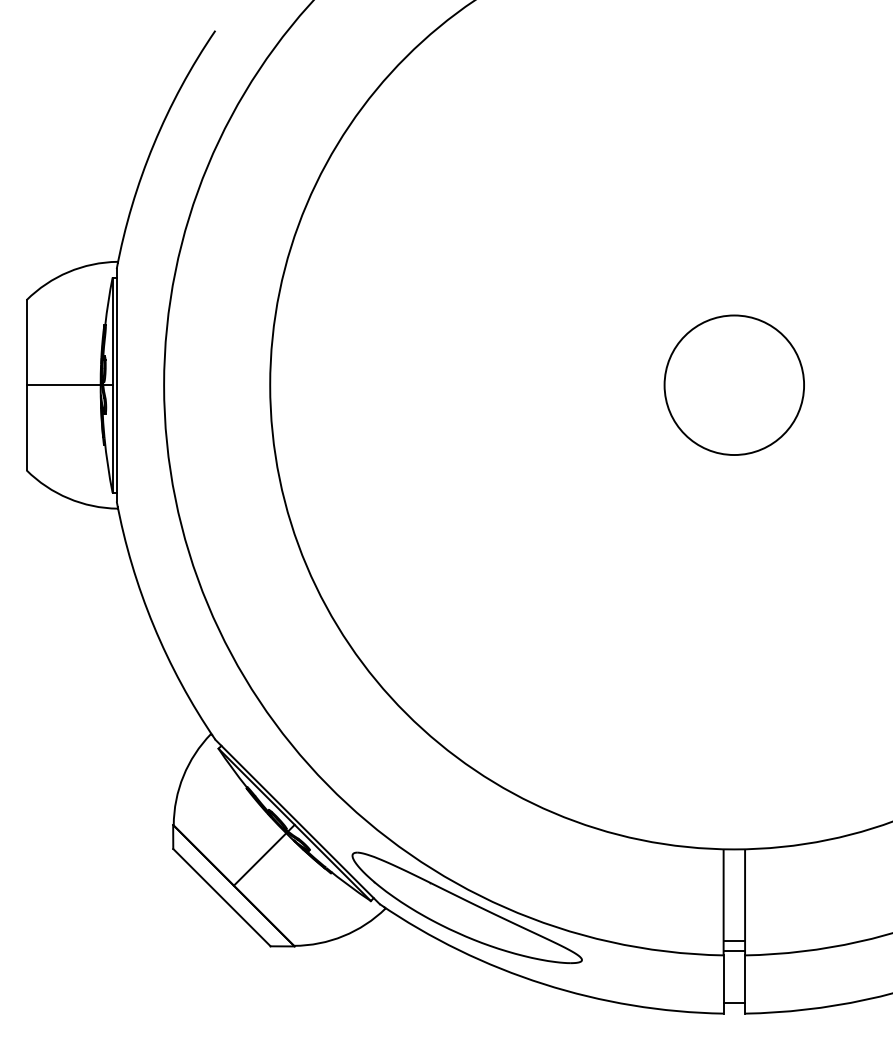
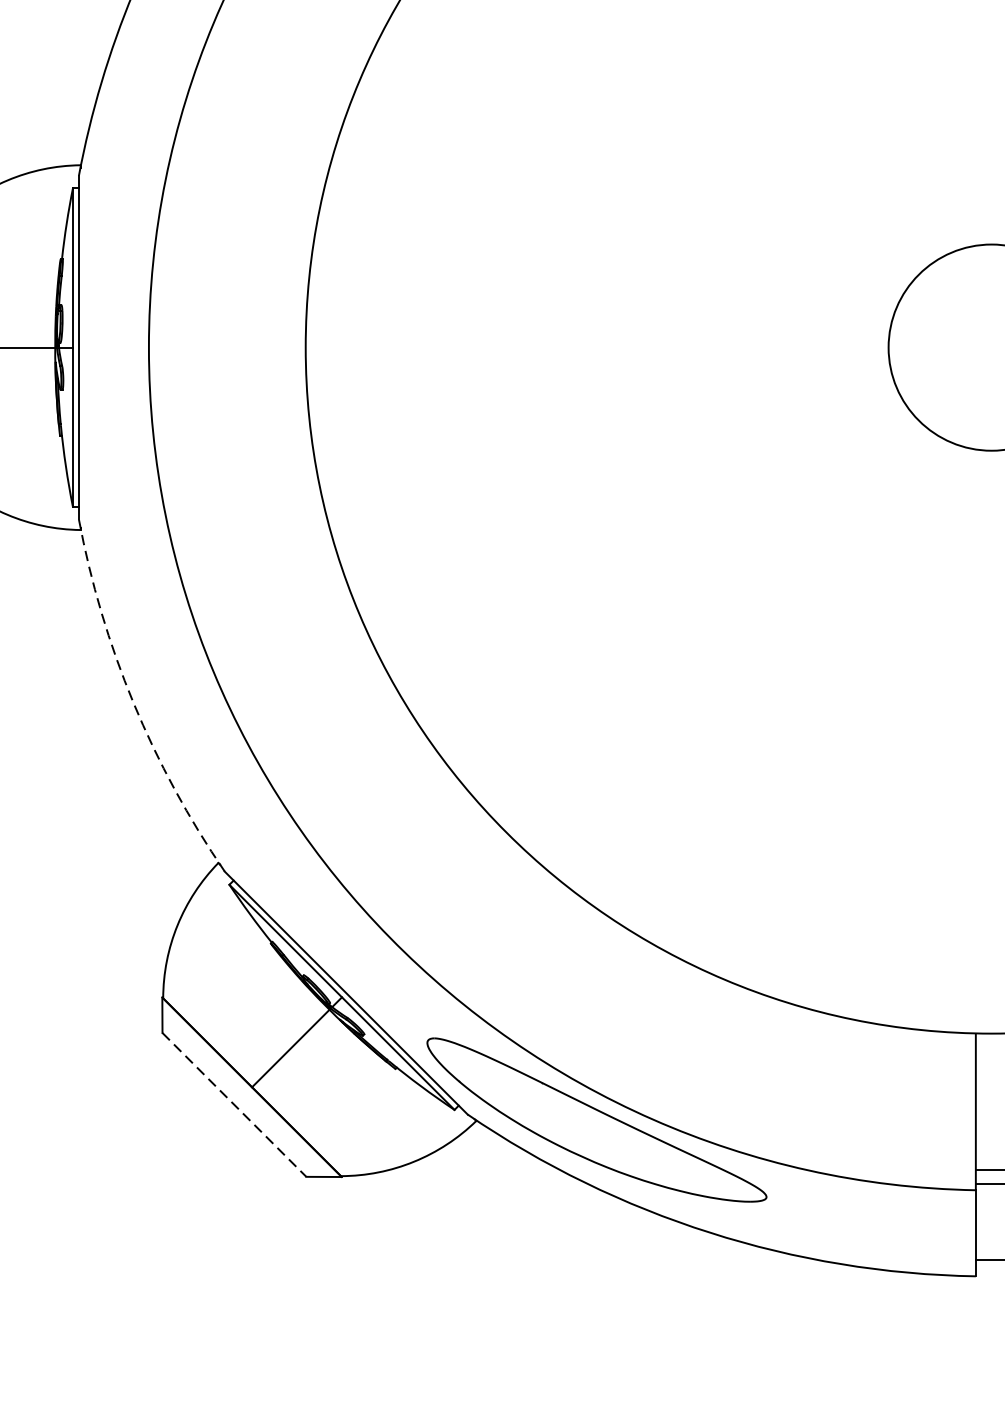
arc: (153, 625) -> (133, 702), solid -> dashed
line: (221, 897) -> (233, 1104), solid -> dashed

